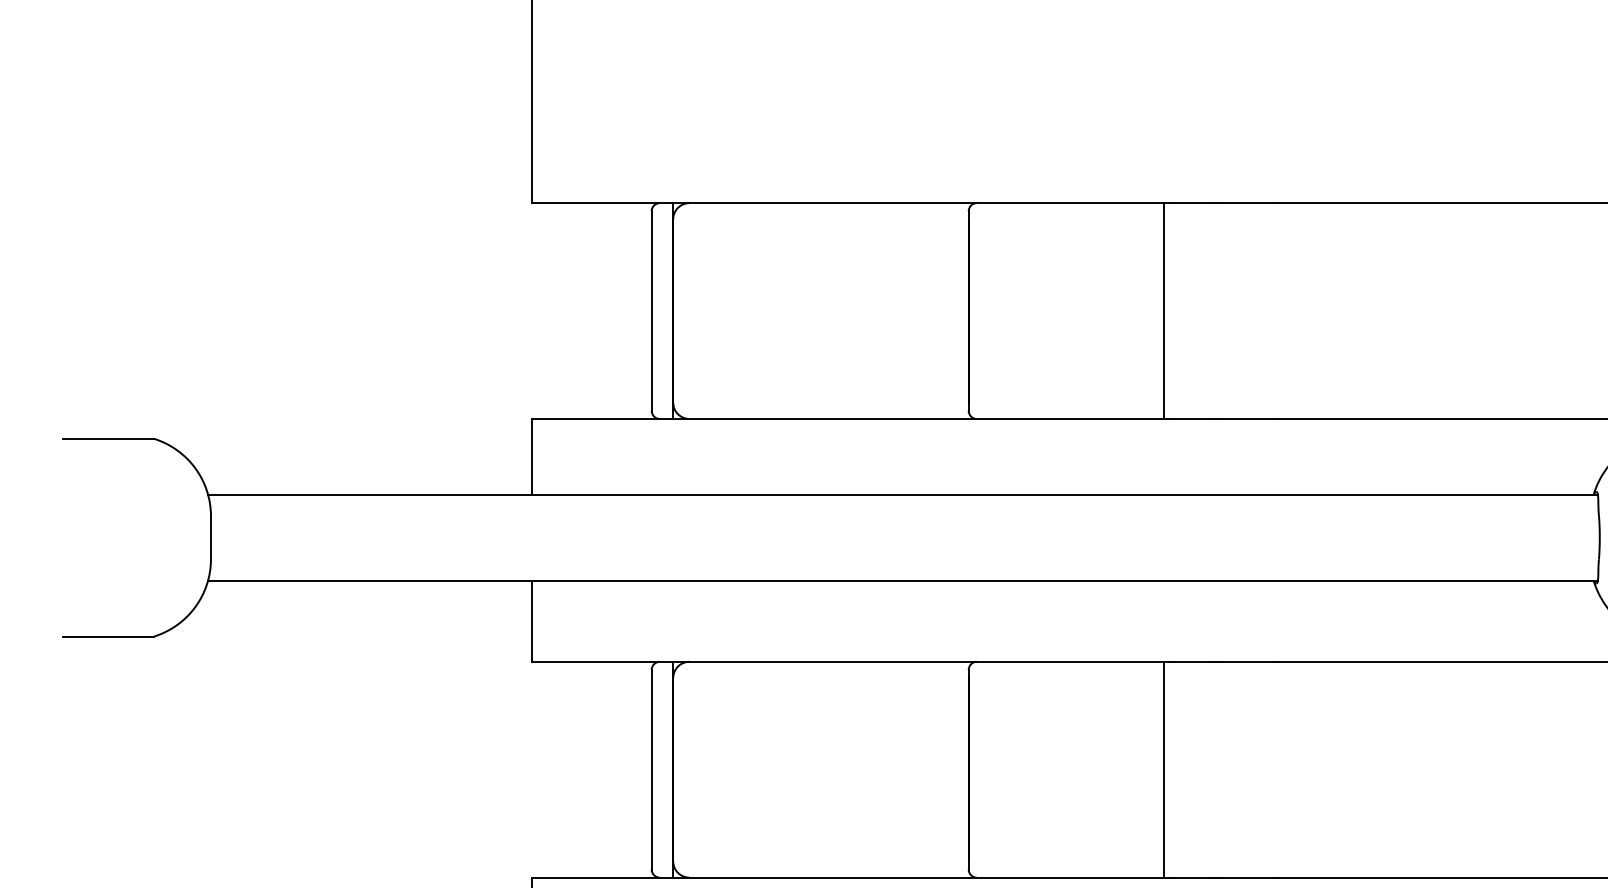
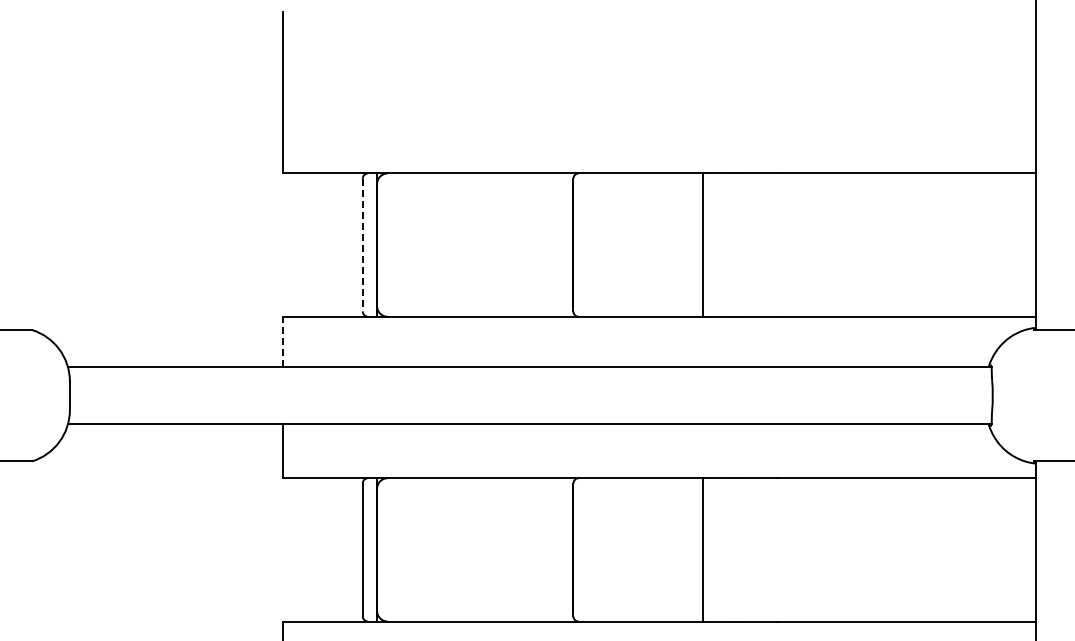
line: (651, 311) -> (362, 245), solid -> dashed
line: (530, 456) -> (282, 341), solid -> dashed

